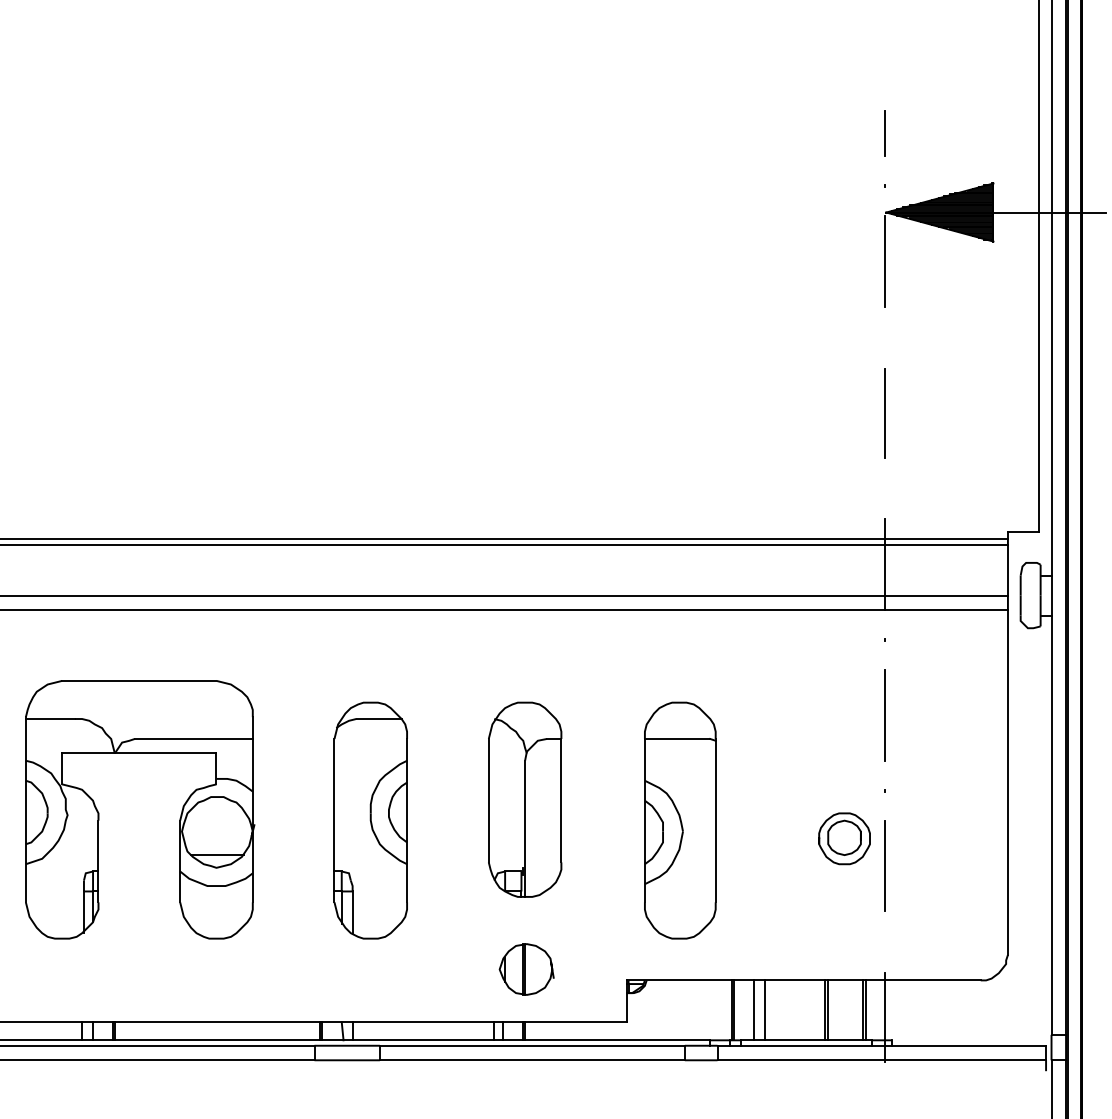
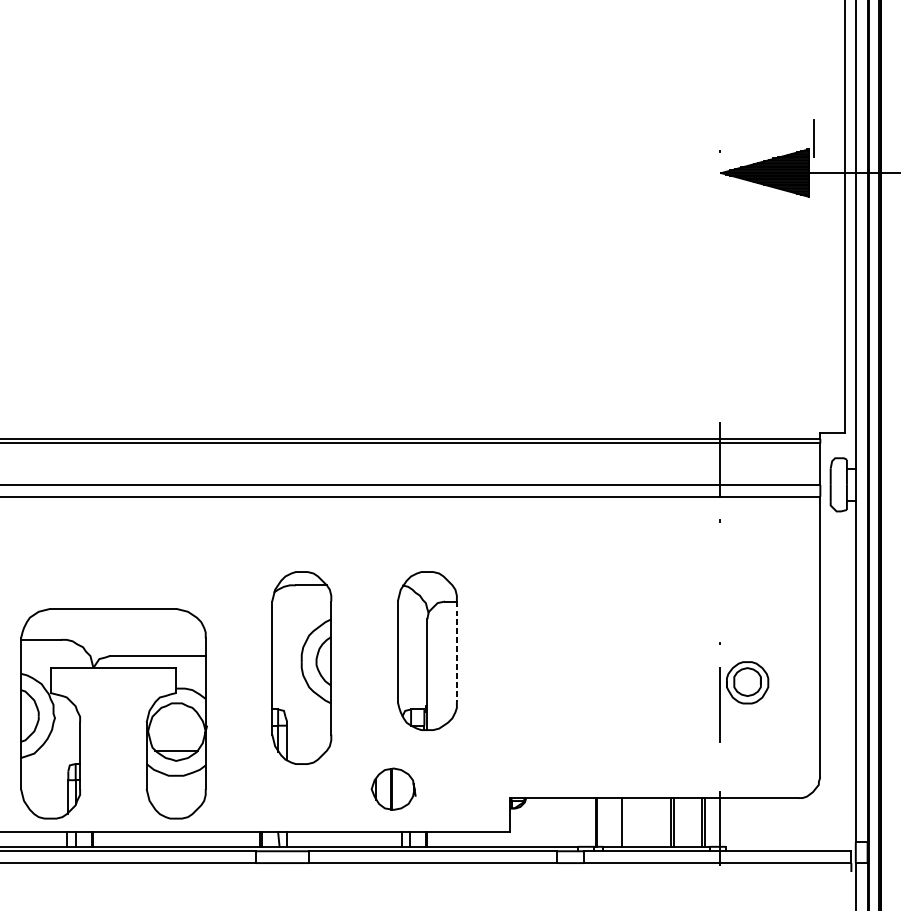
line: (884, 133) -> (814, 138), moved
line: (884, 261) -> (719, 212), removed
line: (884, 412) -> (719, 335), removed
line: (884, 714) -> (719, 581), removed
line: (561, 800) -> (456, 651), solid -> dashed
part: (179, 818) -> (146, 720), moved
part: (680, 820) -> (553, 667), removed
part: (844, 838) -> (747, 682), moved
part: (526, 969) -> (393, 789), moved
line: (753, 1010) -> (613, 822), removed

